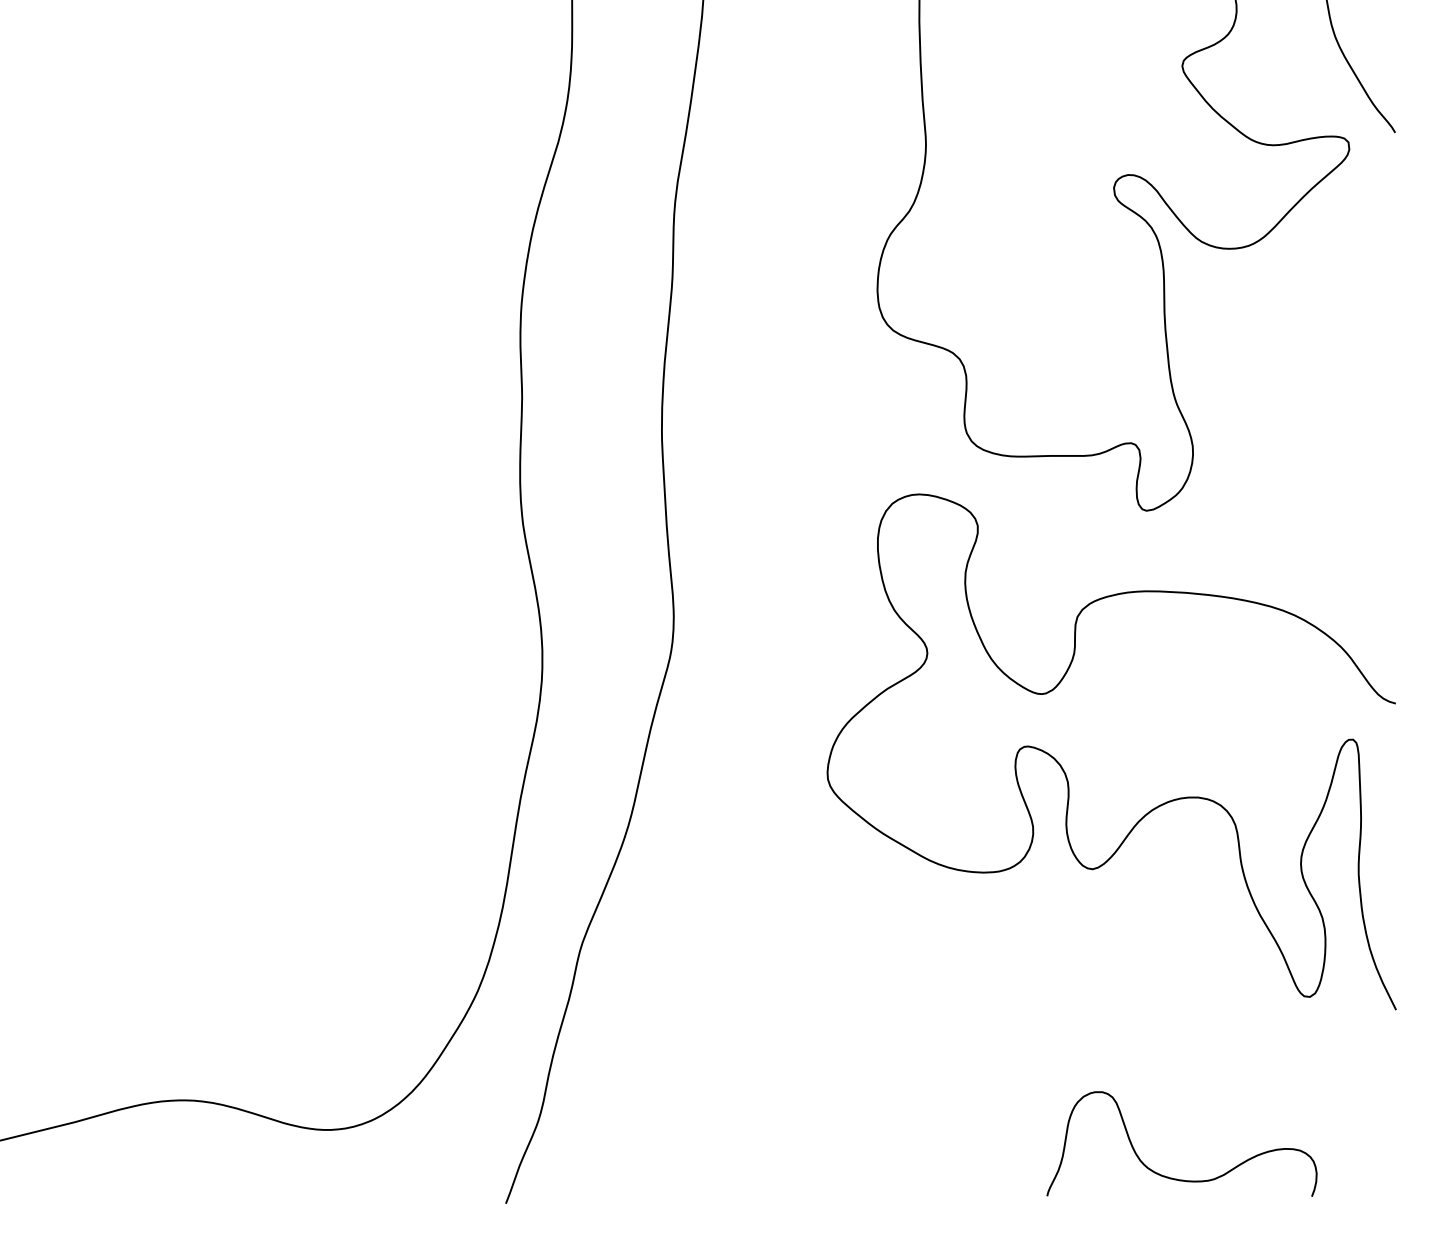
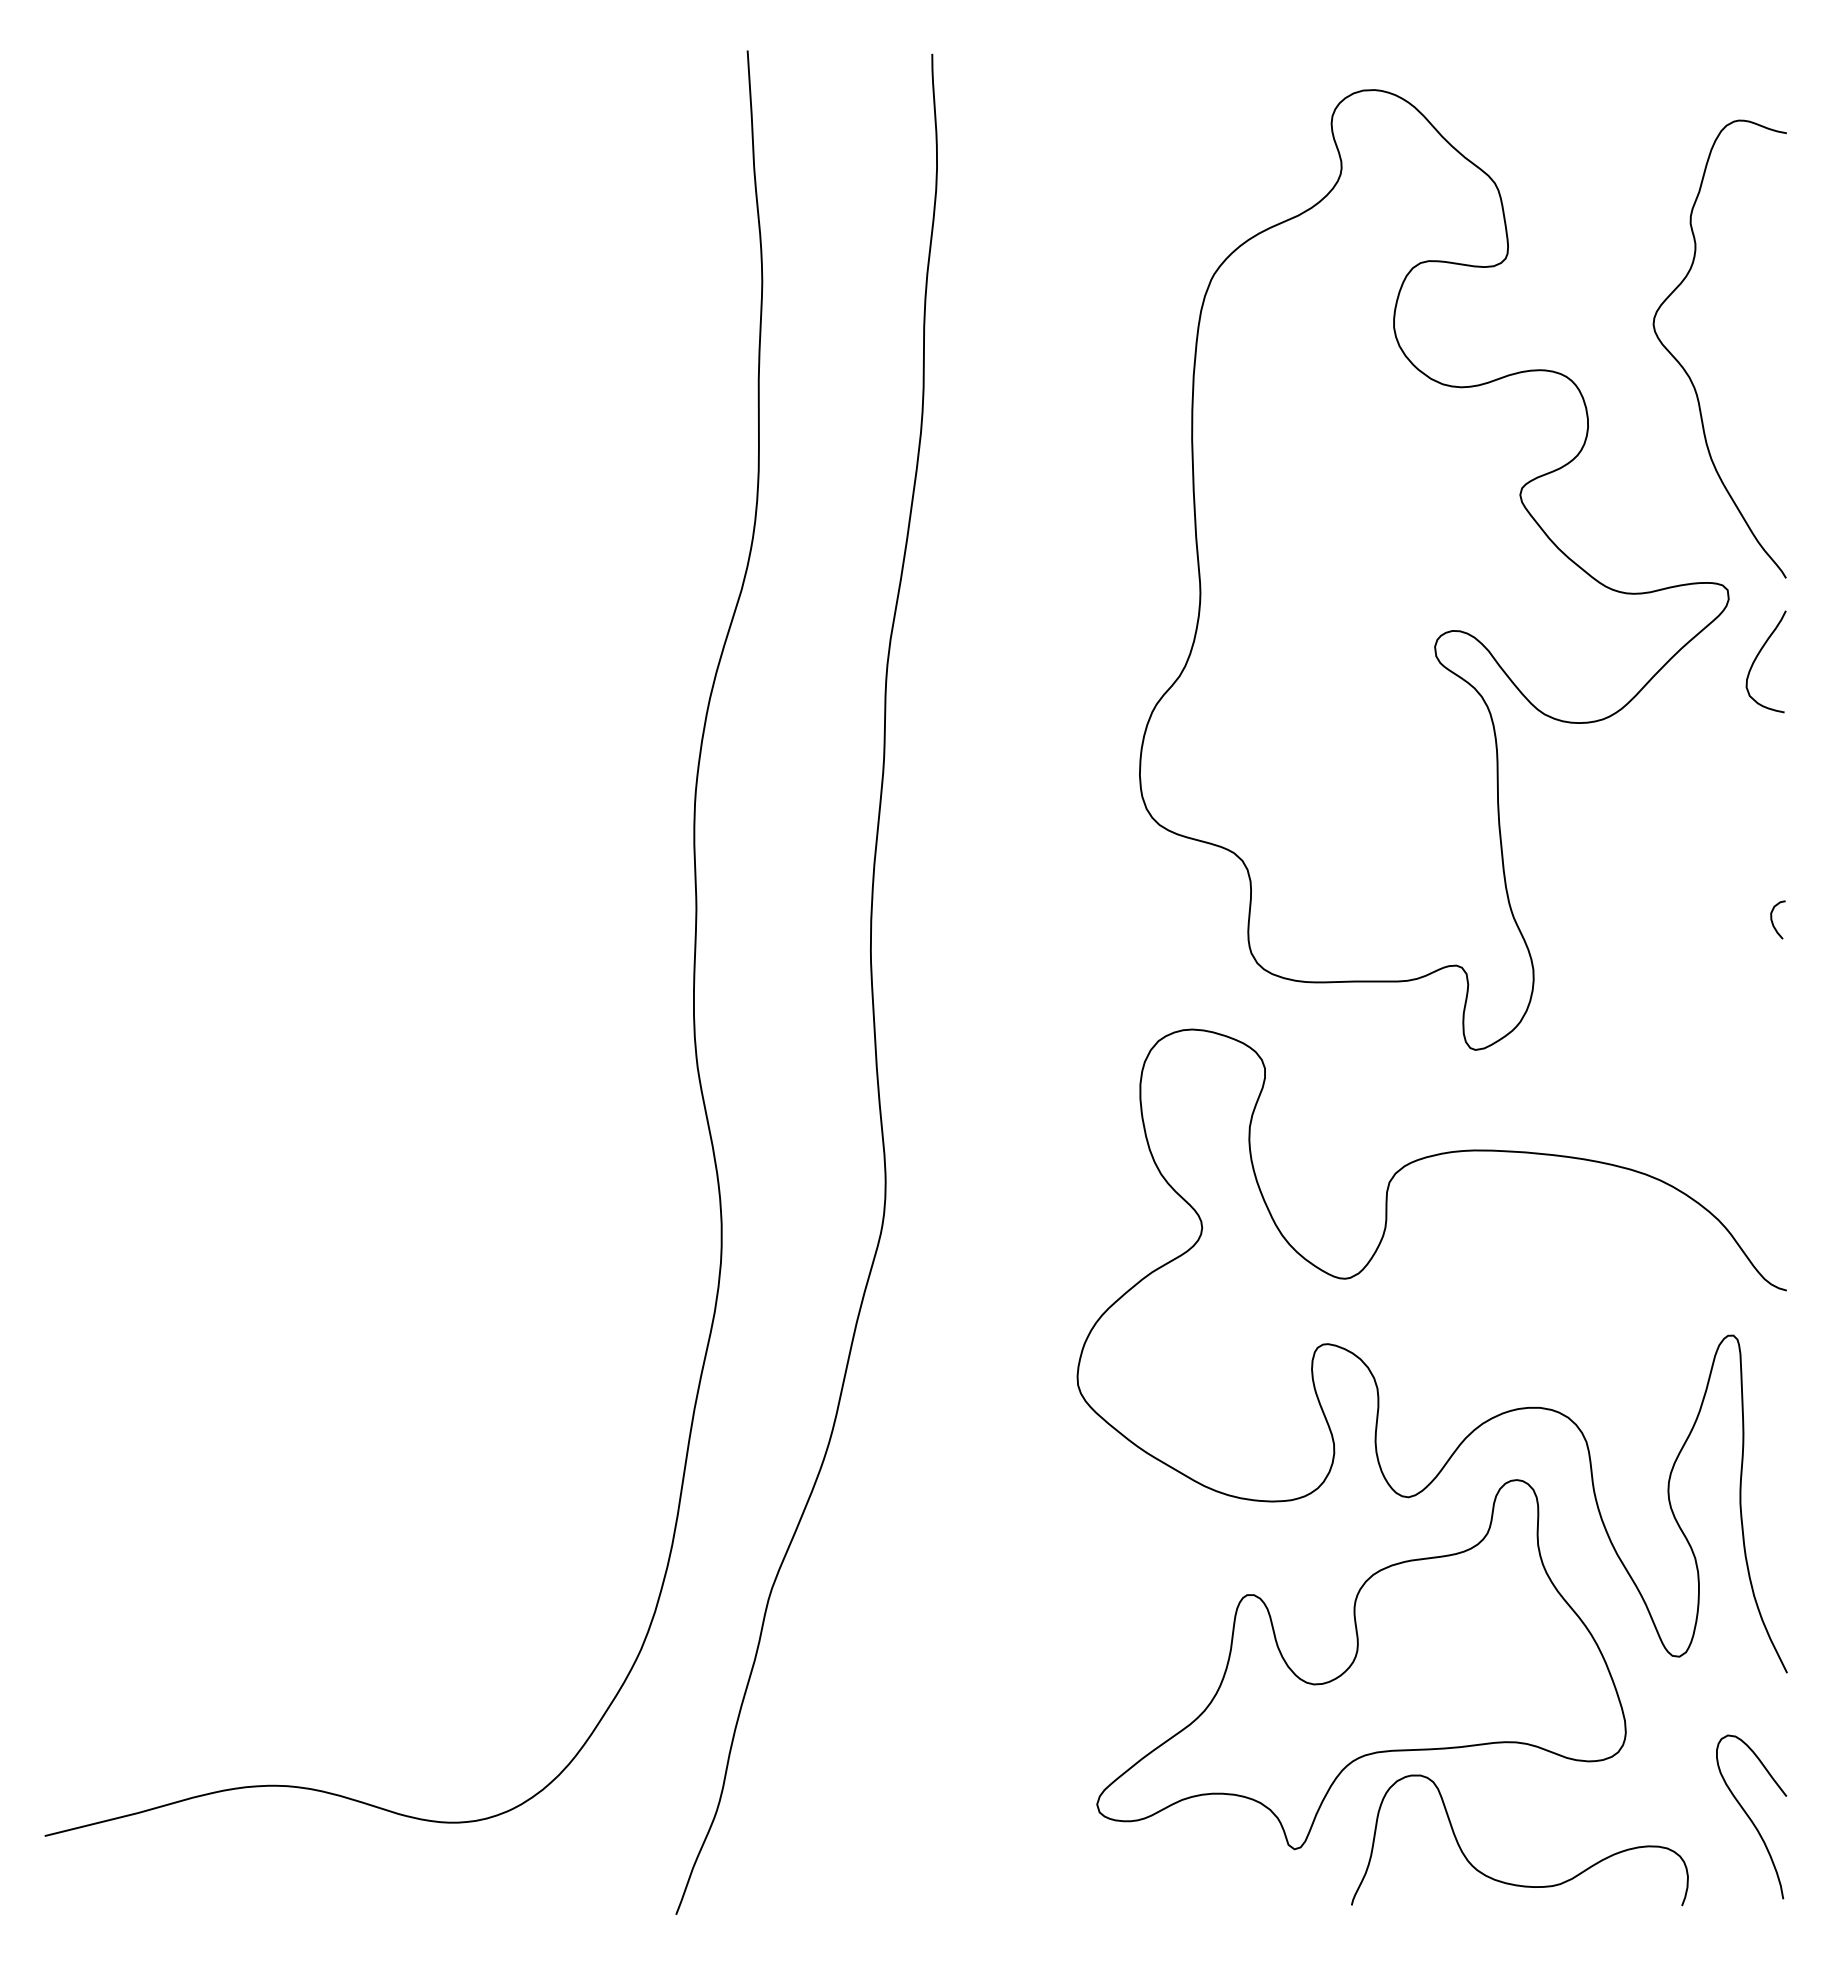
curve: (1372, 196) -> (1757, 657), added
curve: (1384, 406) -> (1772, 919), added
part: (1055, 1003) -> (1361, 1664), added
curve: (1366, 1125) -> (1750, 1817), added

